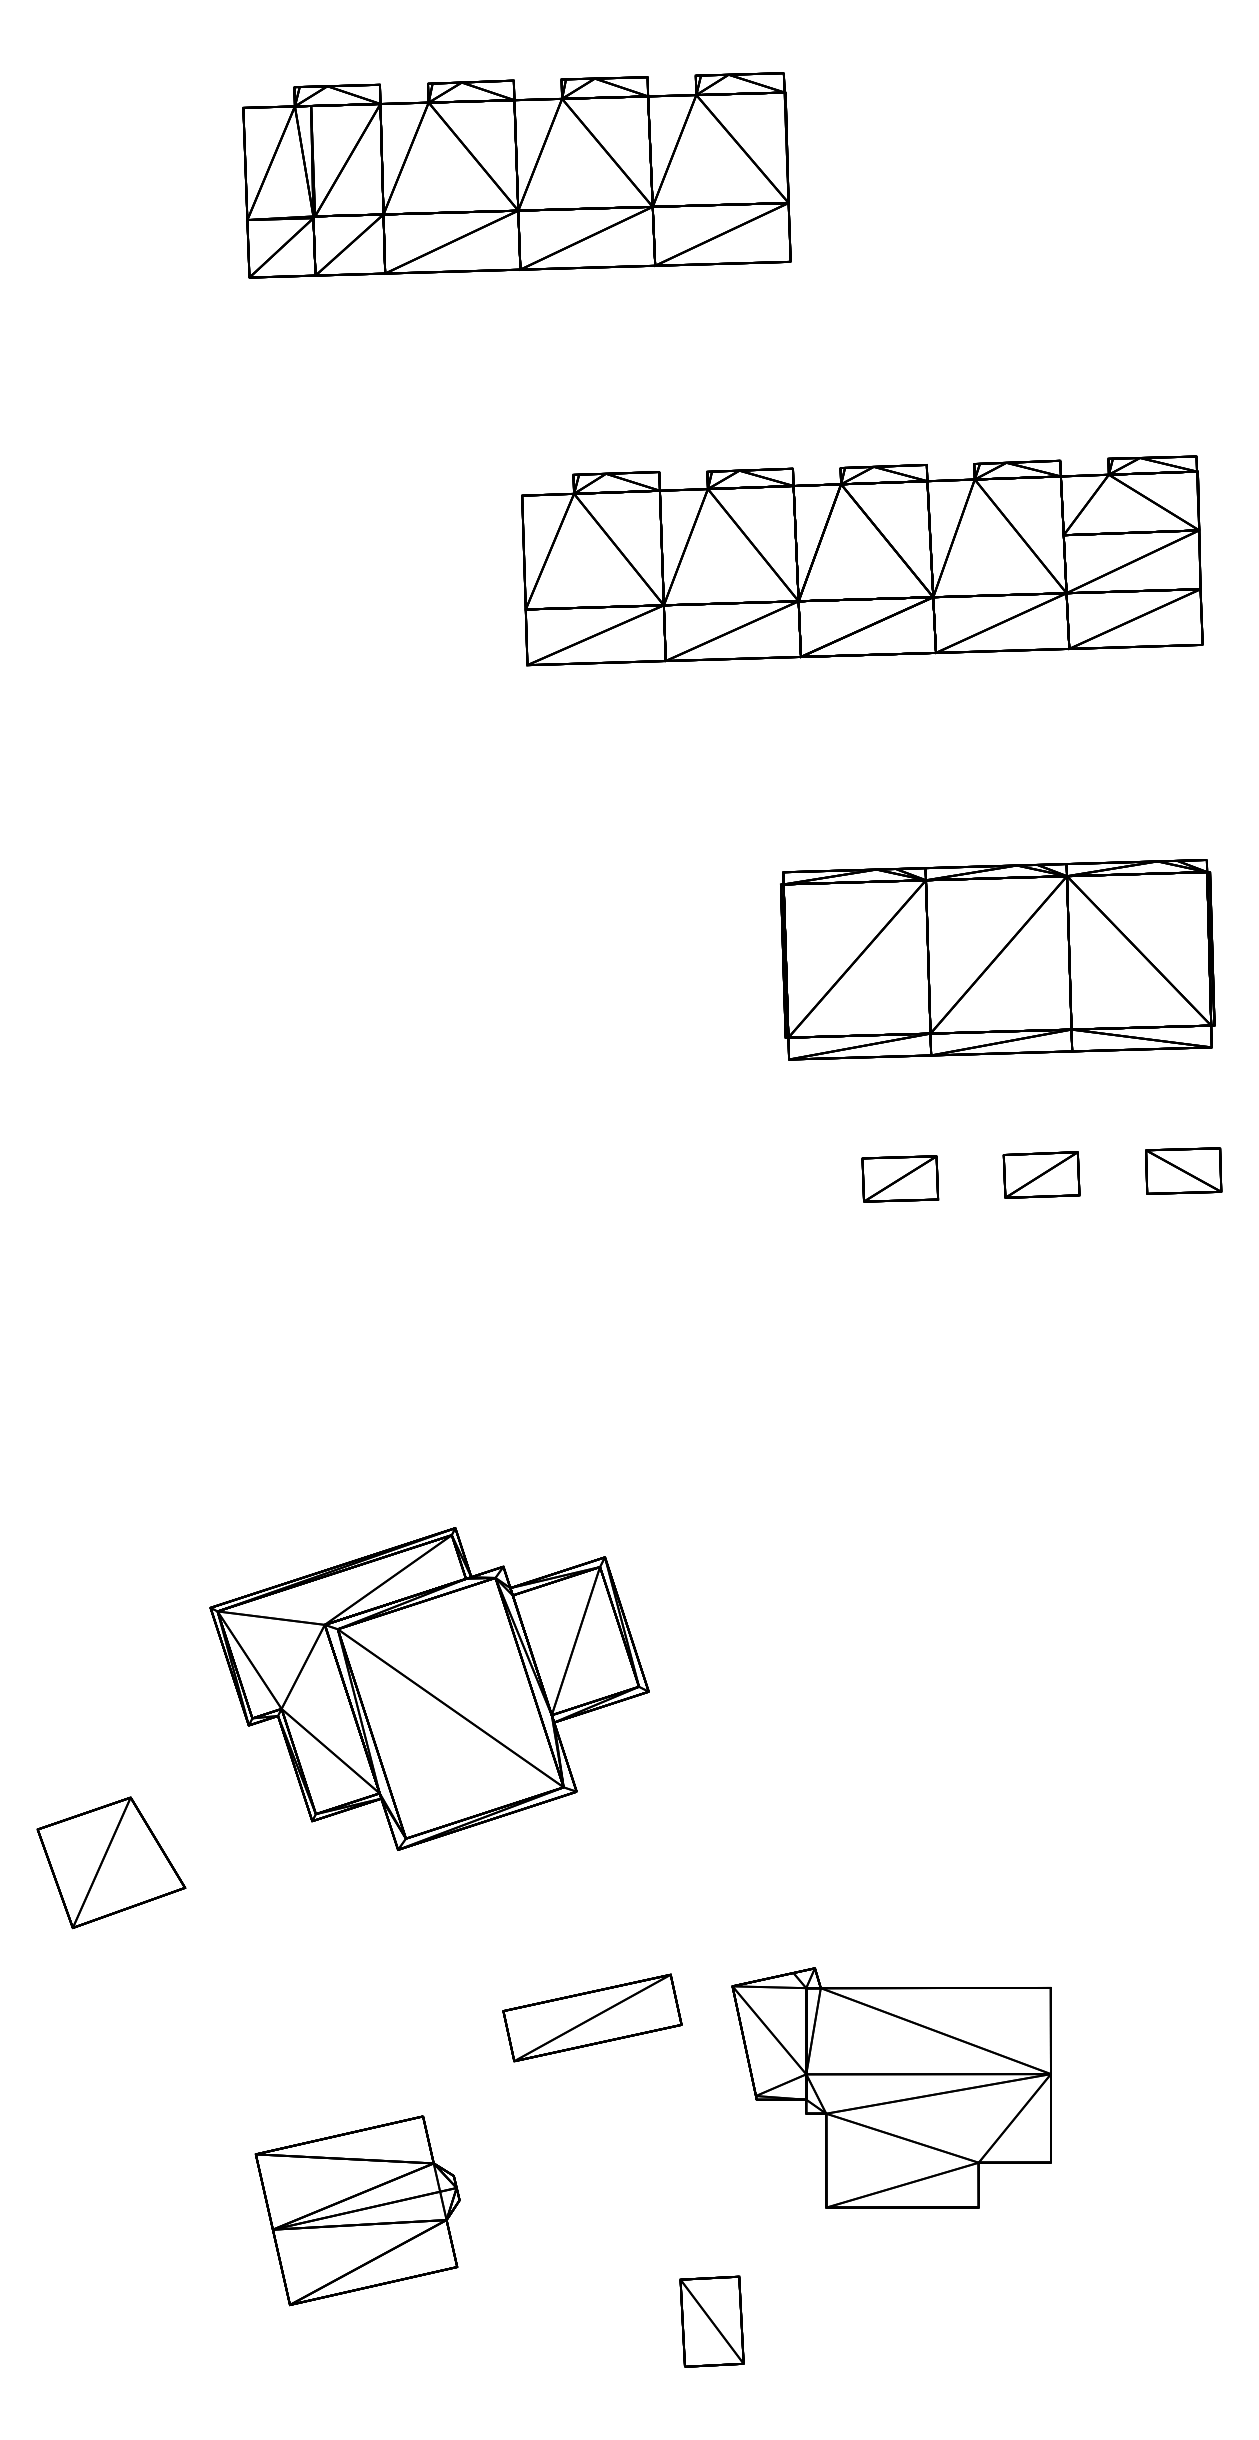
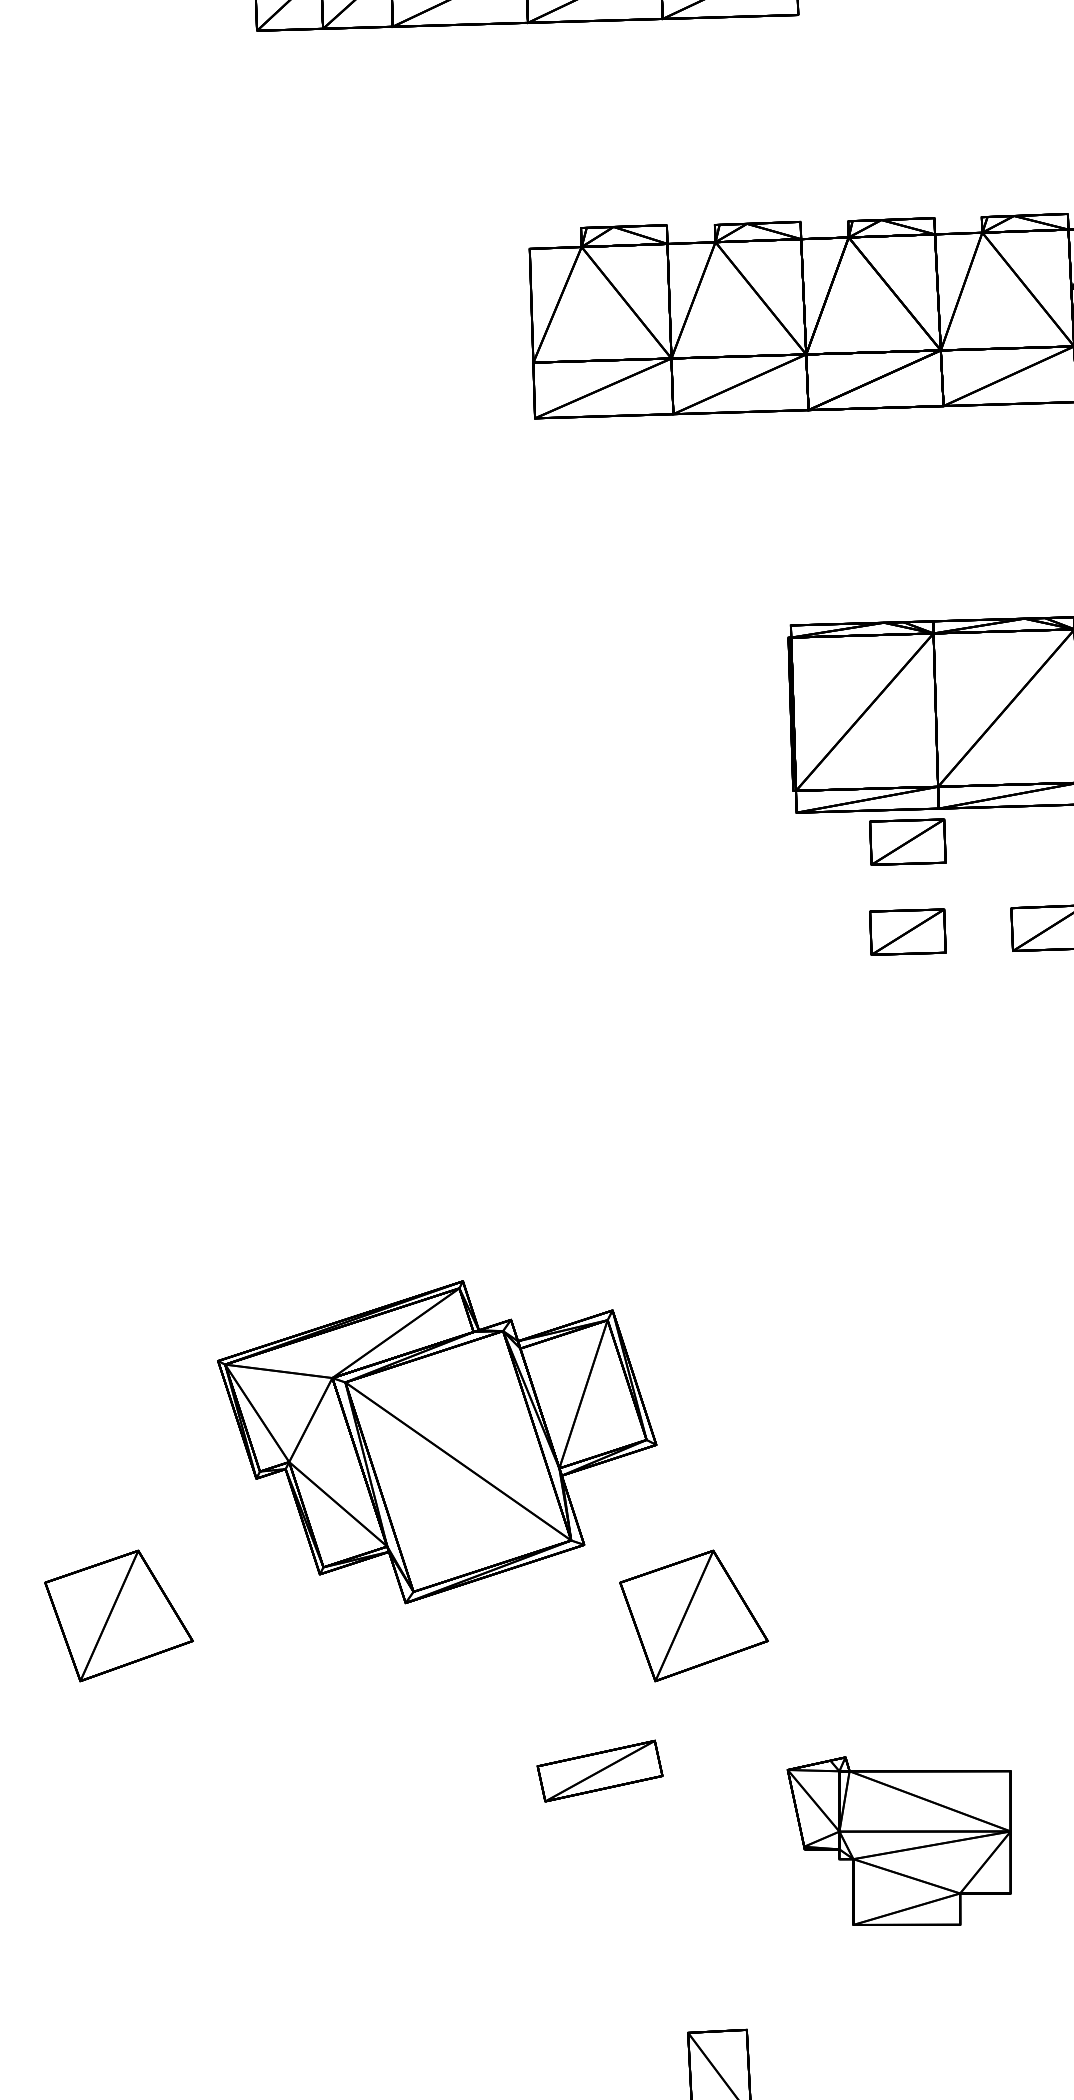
part: (900, 1088) -> (908, 841), added
part: (686, 1862) -> (694, 1615), added
part: (592, 2017) -> (600, 1770), size x0.7
part: (891, 2087) -> (899, 1840), size x0.7
part: (357, 2210) -> (365, 1963), removed

